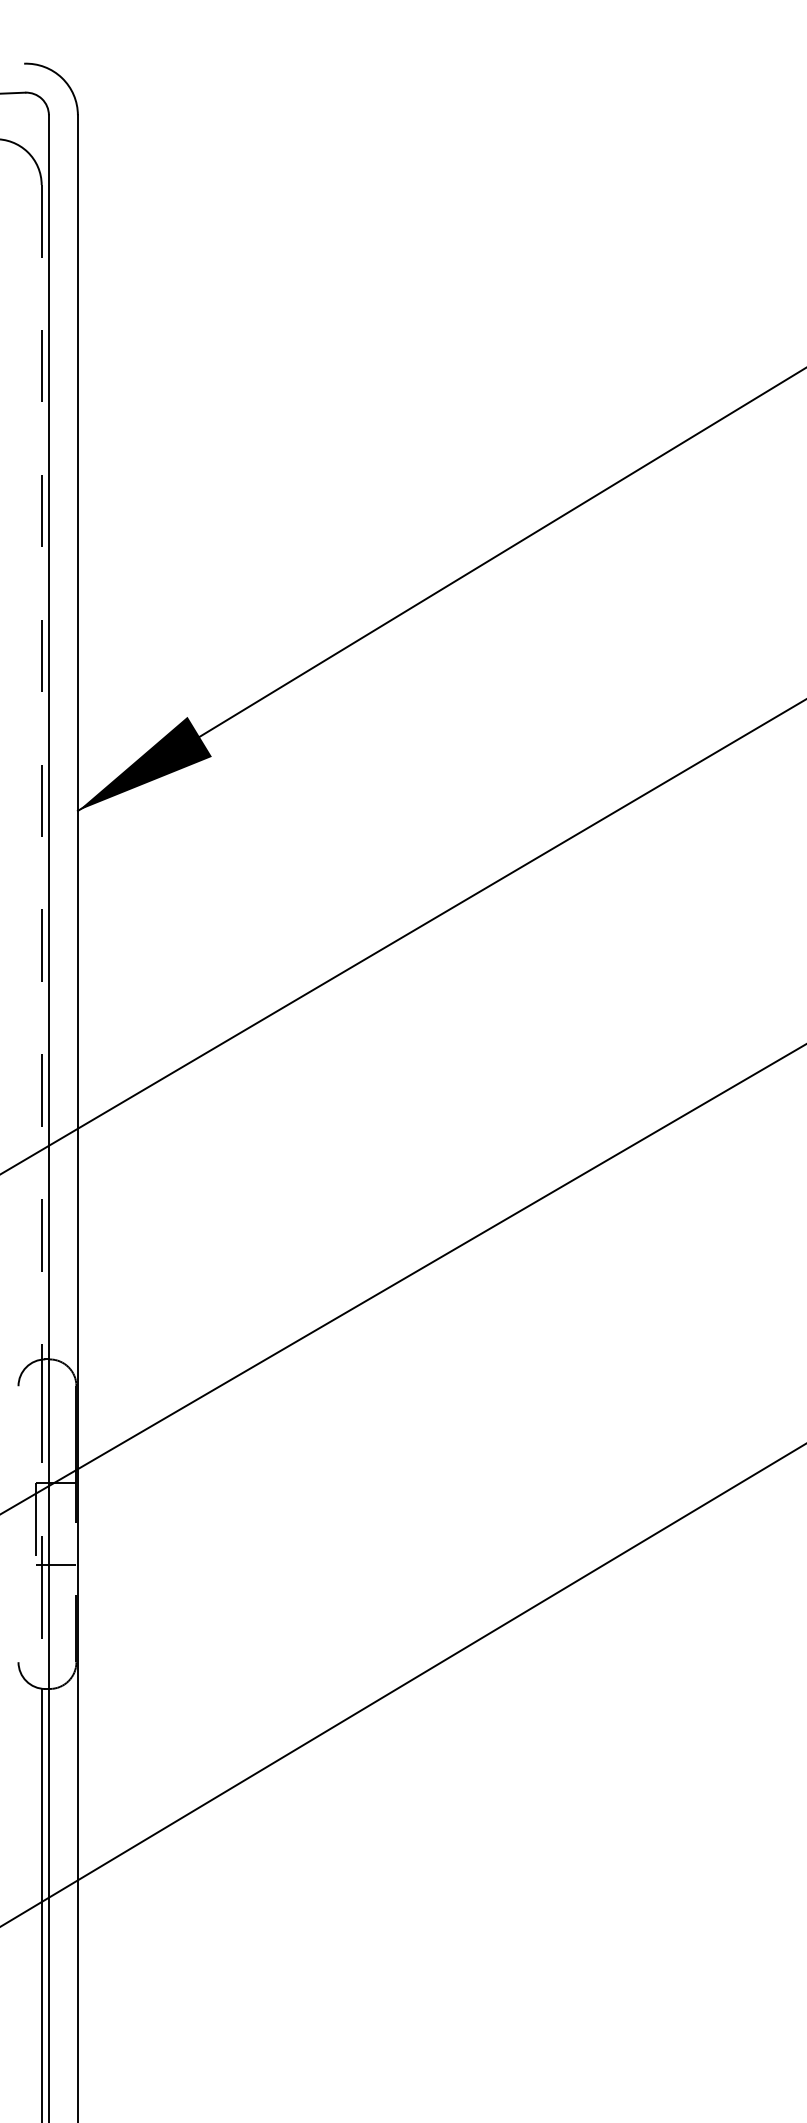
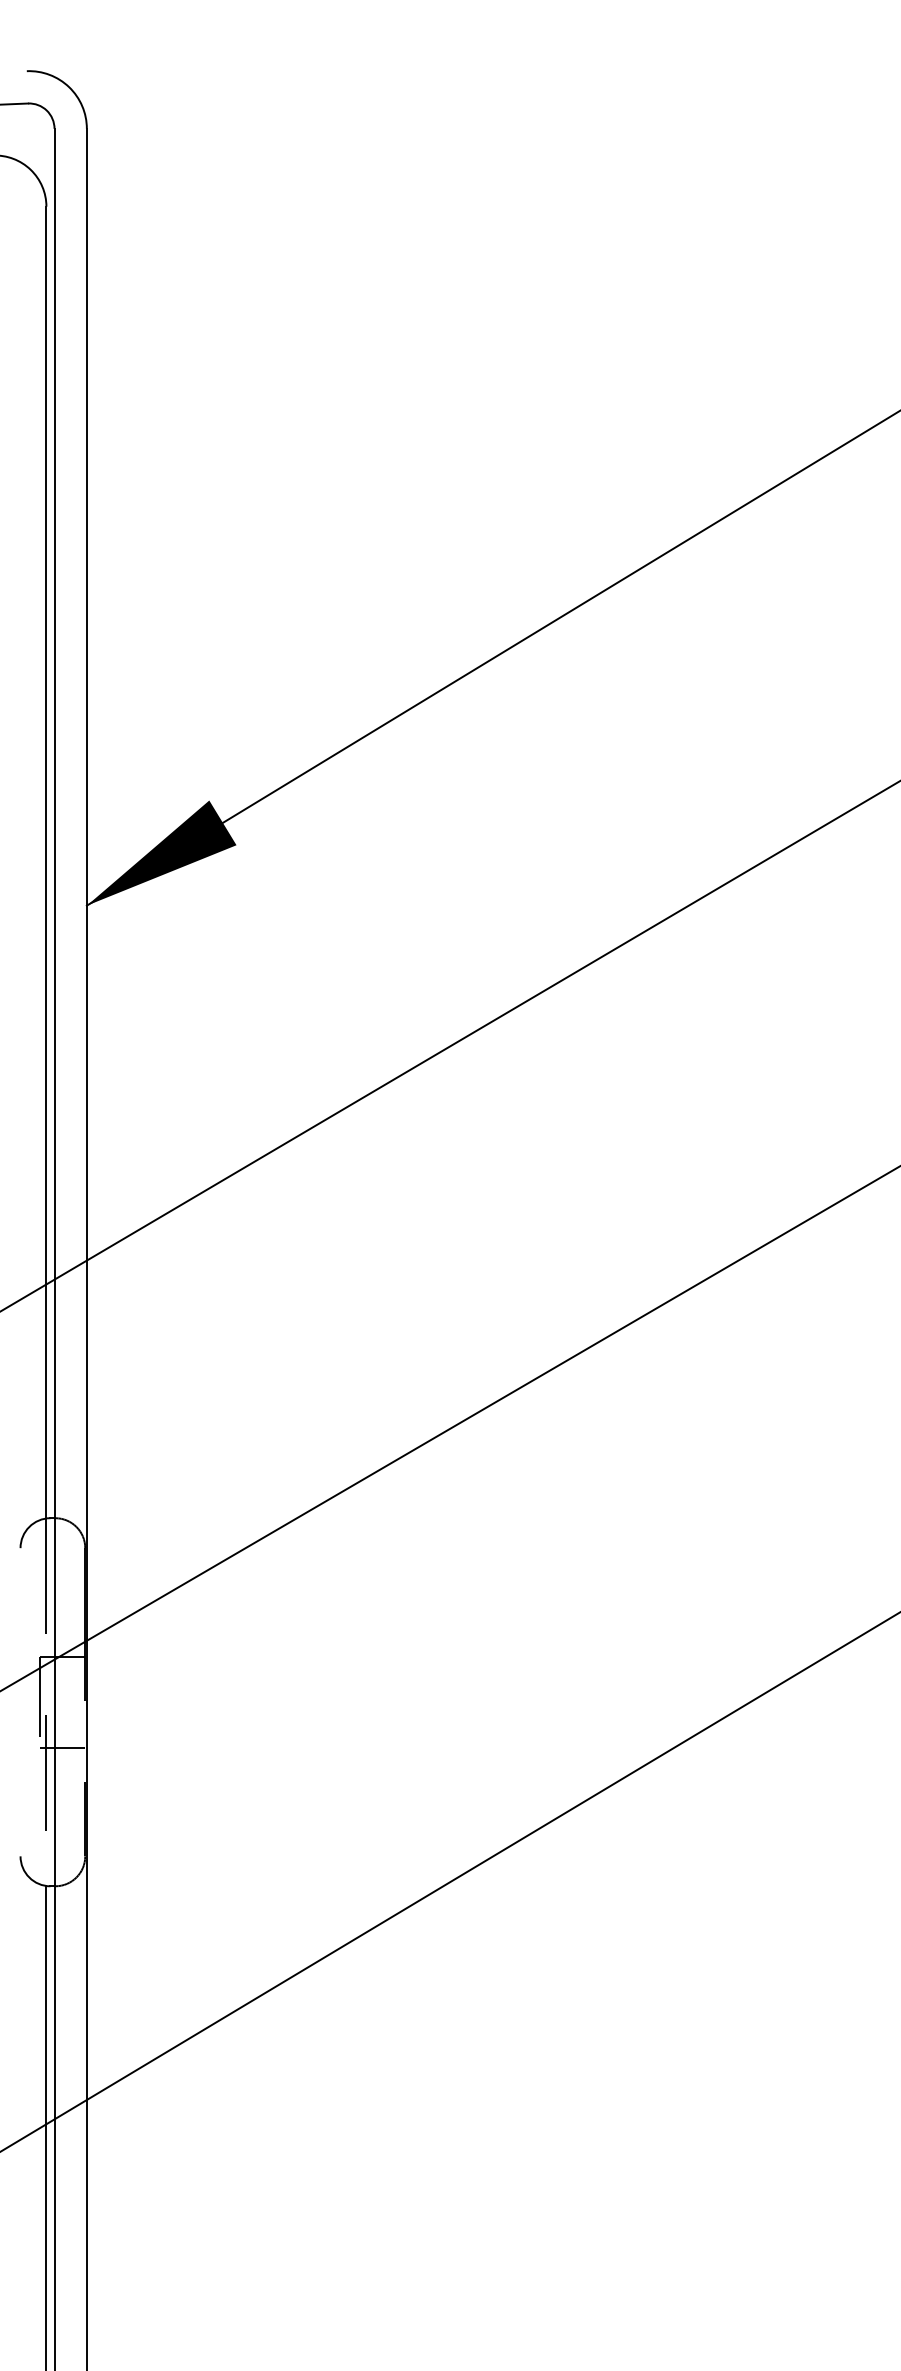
line: (41, 772) -> (46, 862), dashed -> solid

